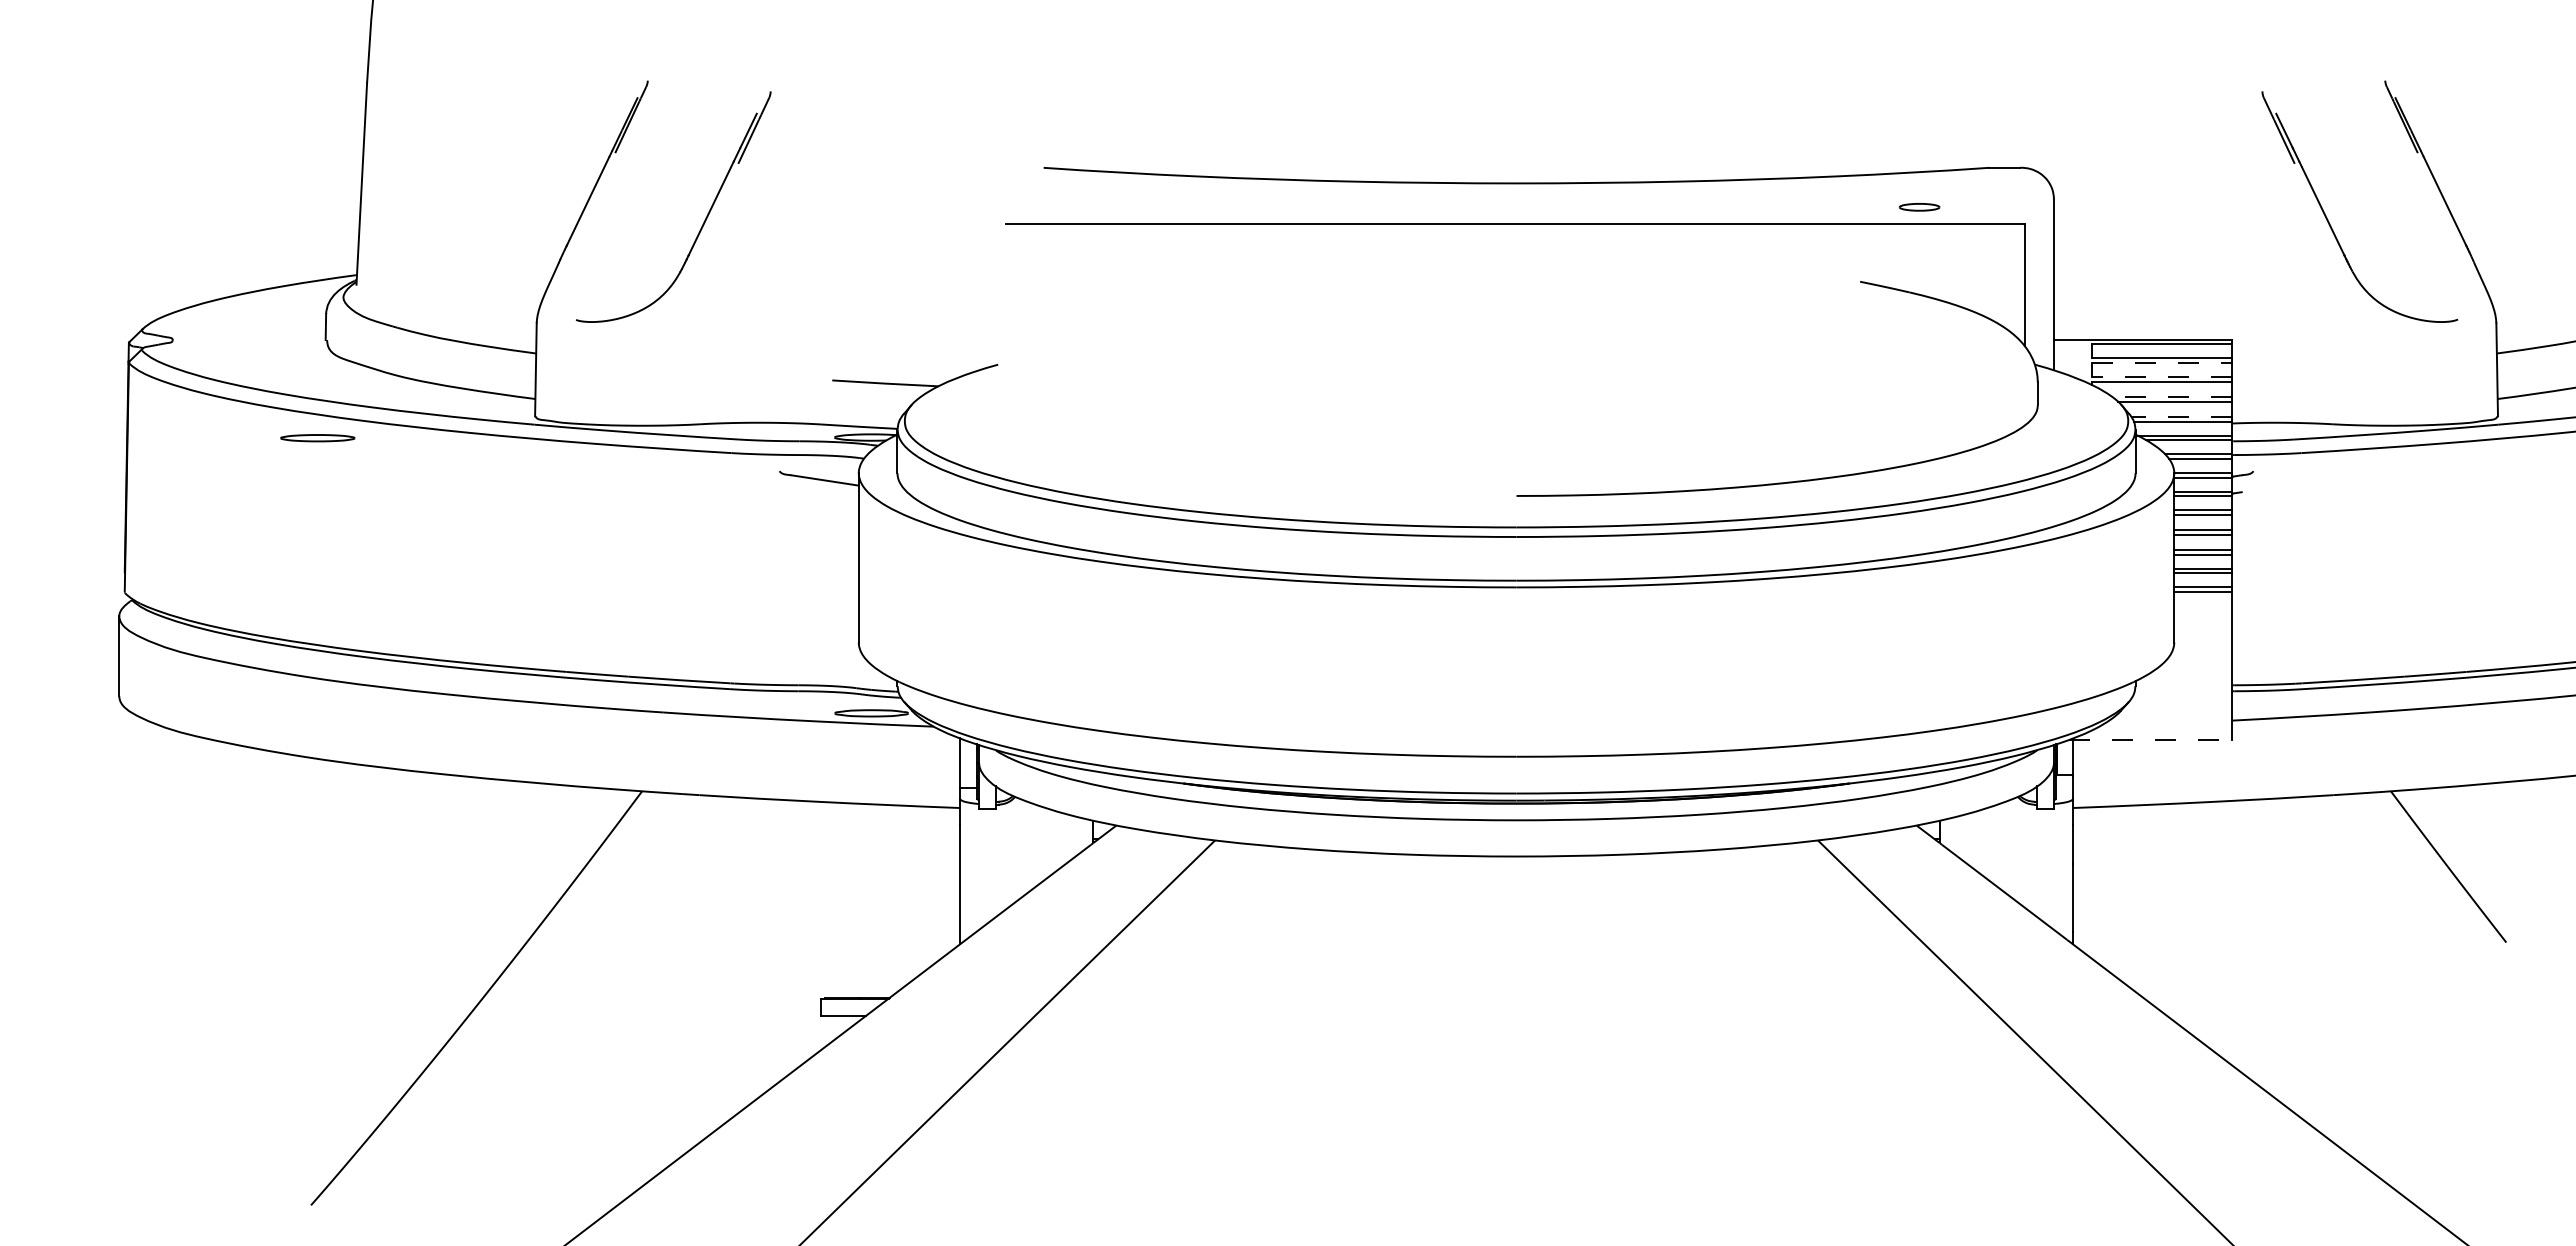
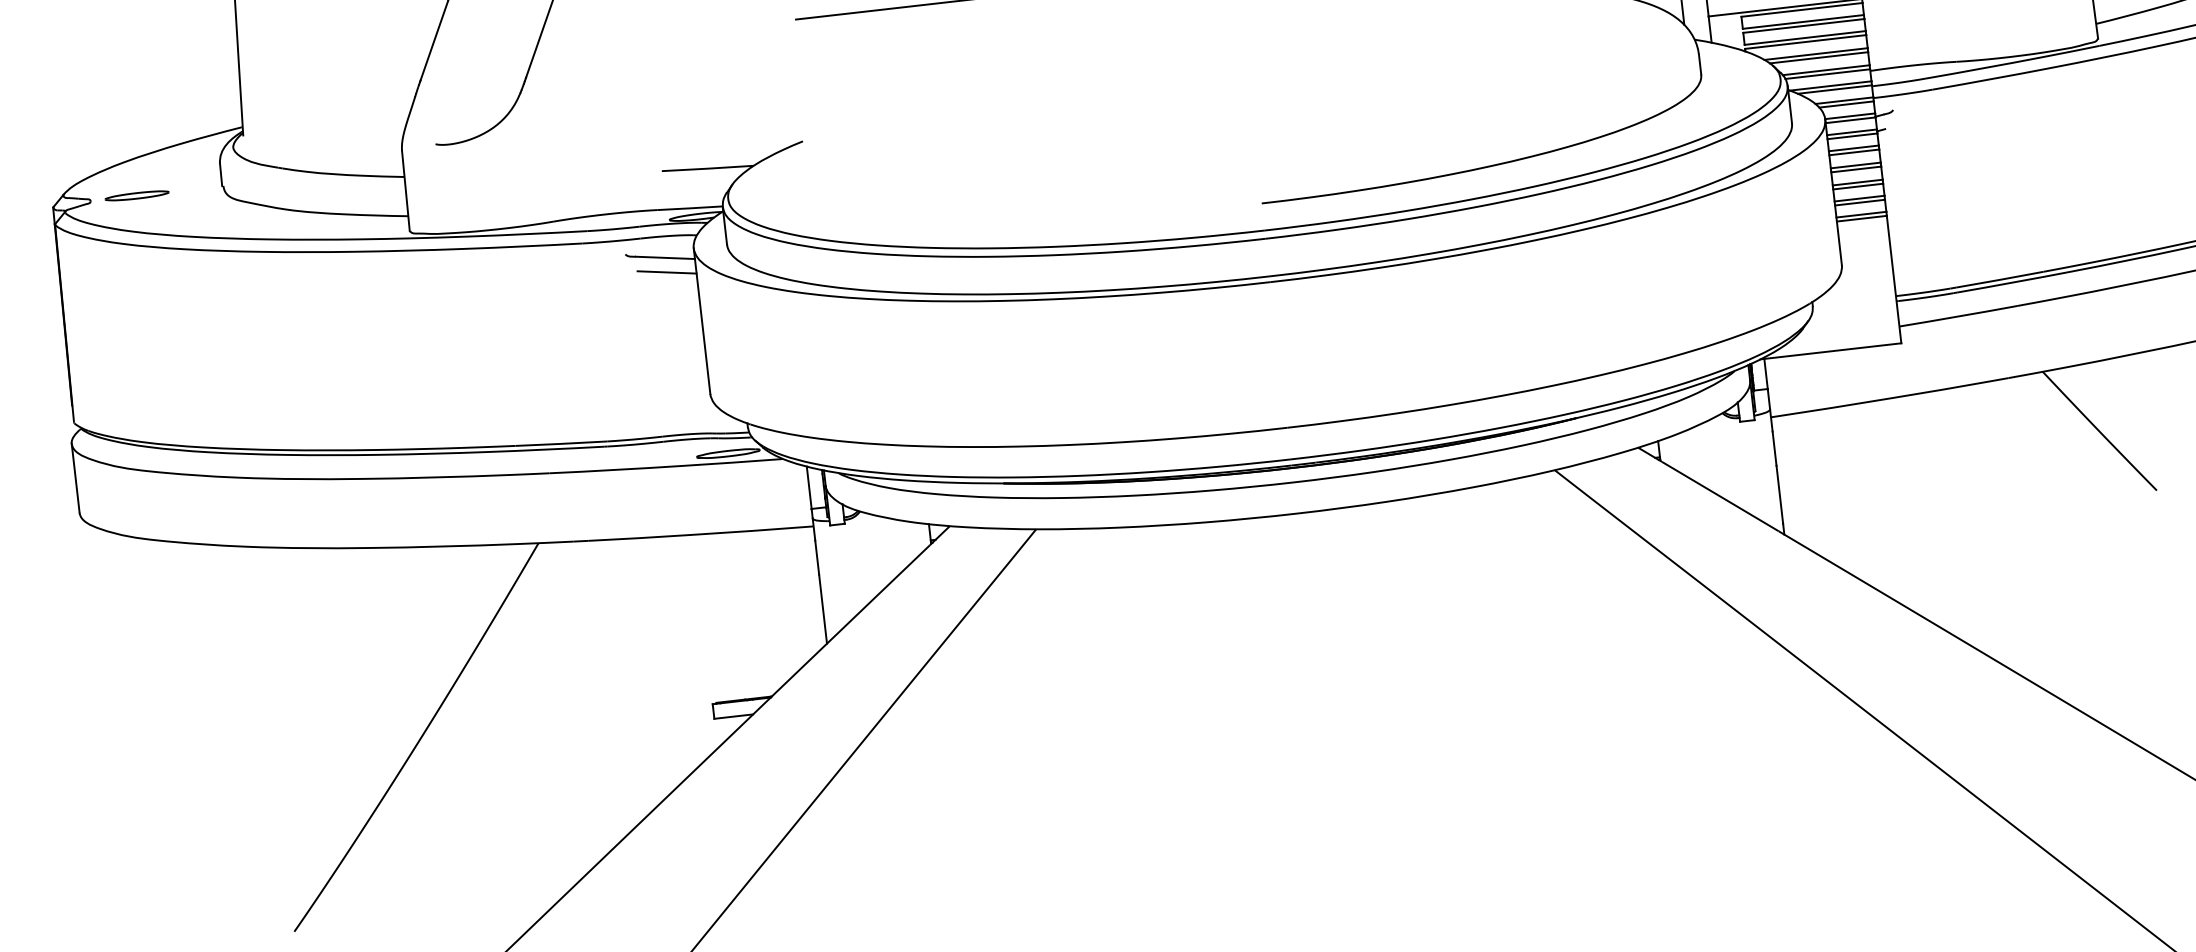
line: (2162, 363) -> (1804, 26), dashed -> solid
line: (2161, 377) -> (1804, 38), dashed -> solid
line: (2171, 397) -> (1815, 54), dashed -> solid
line: (2181, 416) -> (1825, 69), dashed -> solid
part: (317, 438) -> (136, 196), moved
line: (824, 497) -> (666, 272), added
line: (2150, 740) -> (1831, 351), dashed -> solid

